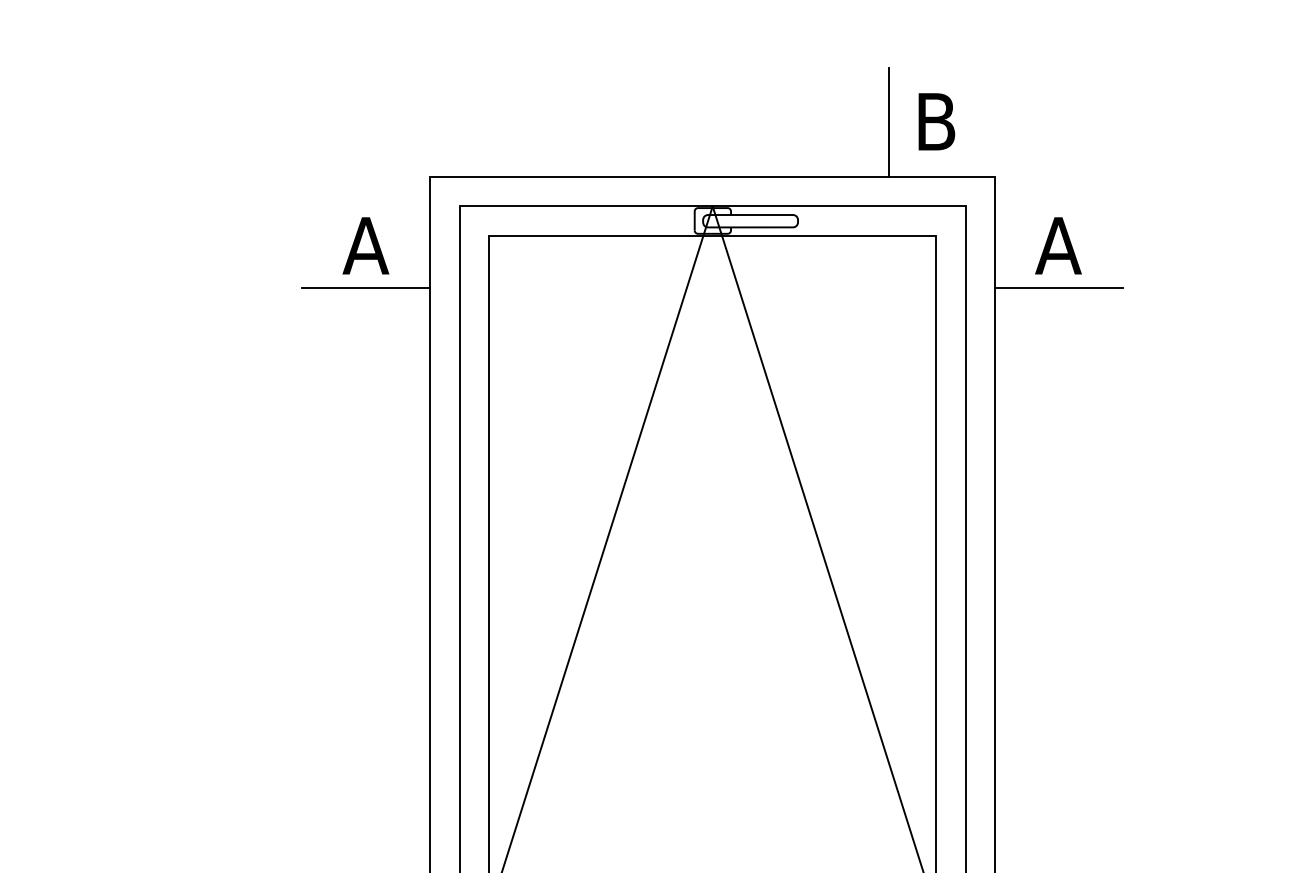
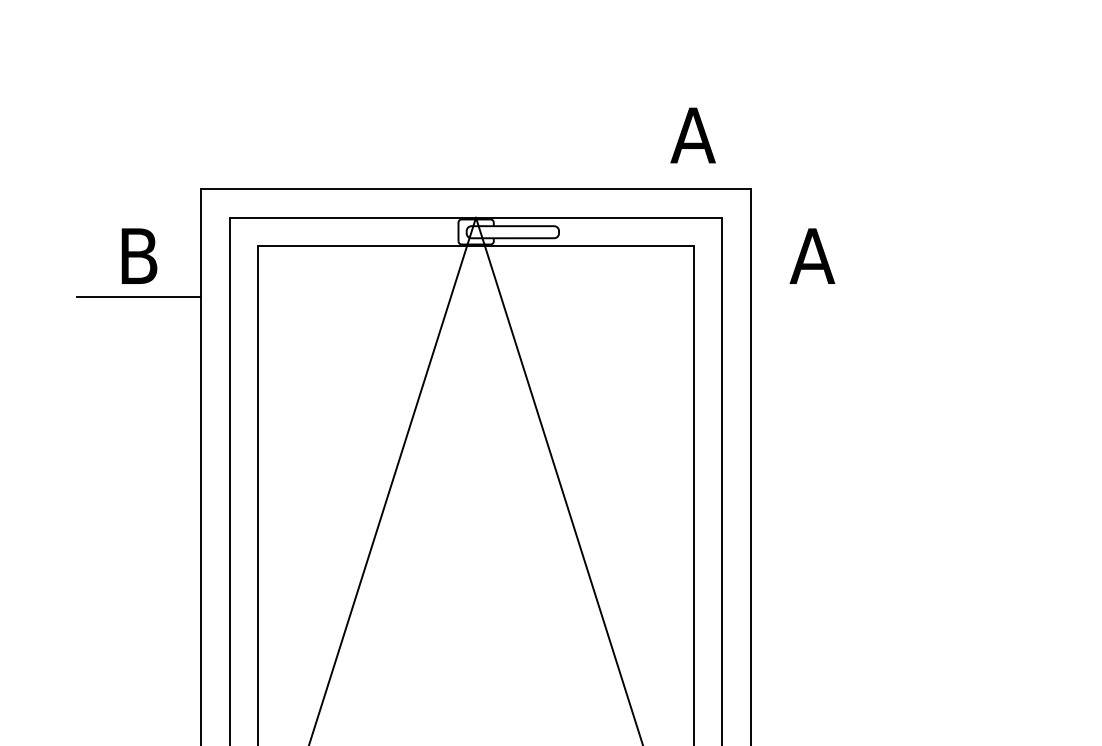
text: (935, 121) -> (692, 135), B -> A
line: (888, 122) -> (647, 136), removed
text: (365, 245) -> (138, 255), A -> B
line: (1058, 288) -> (812, 297), removed

